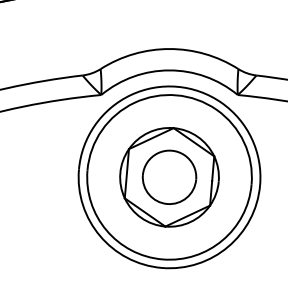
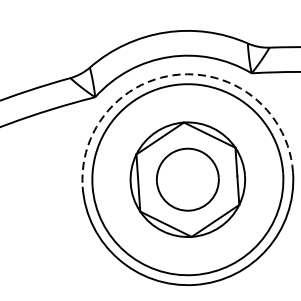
arc: (177, 86) -> (181, 74), solid -> dashed

